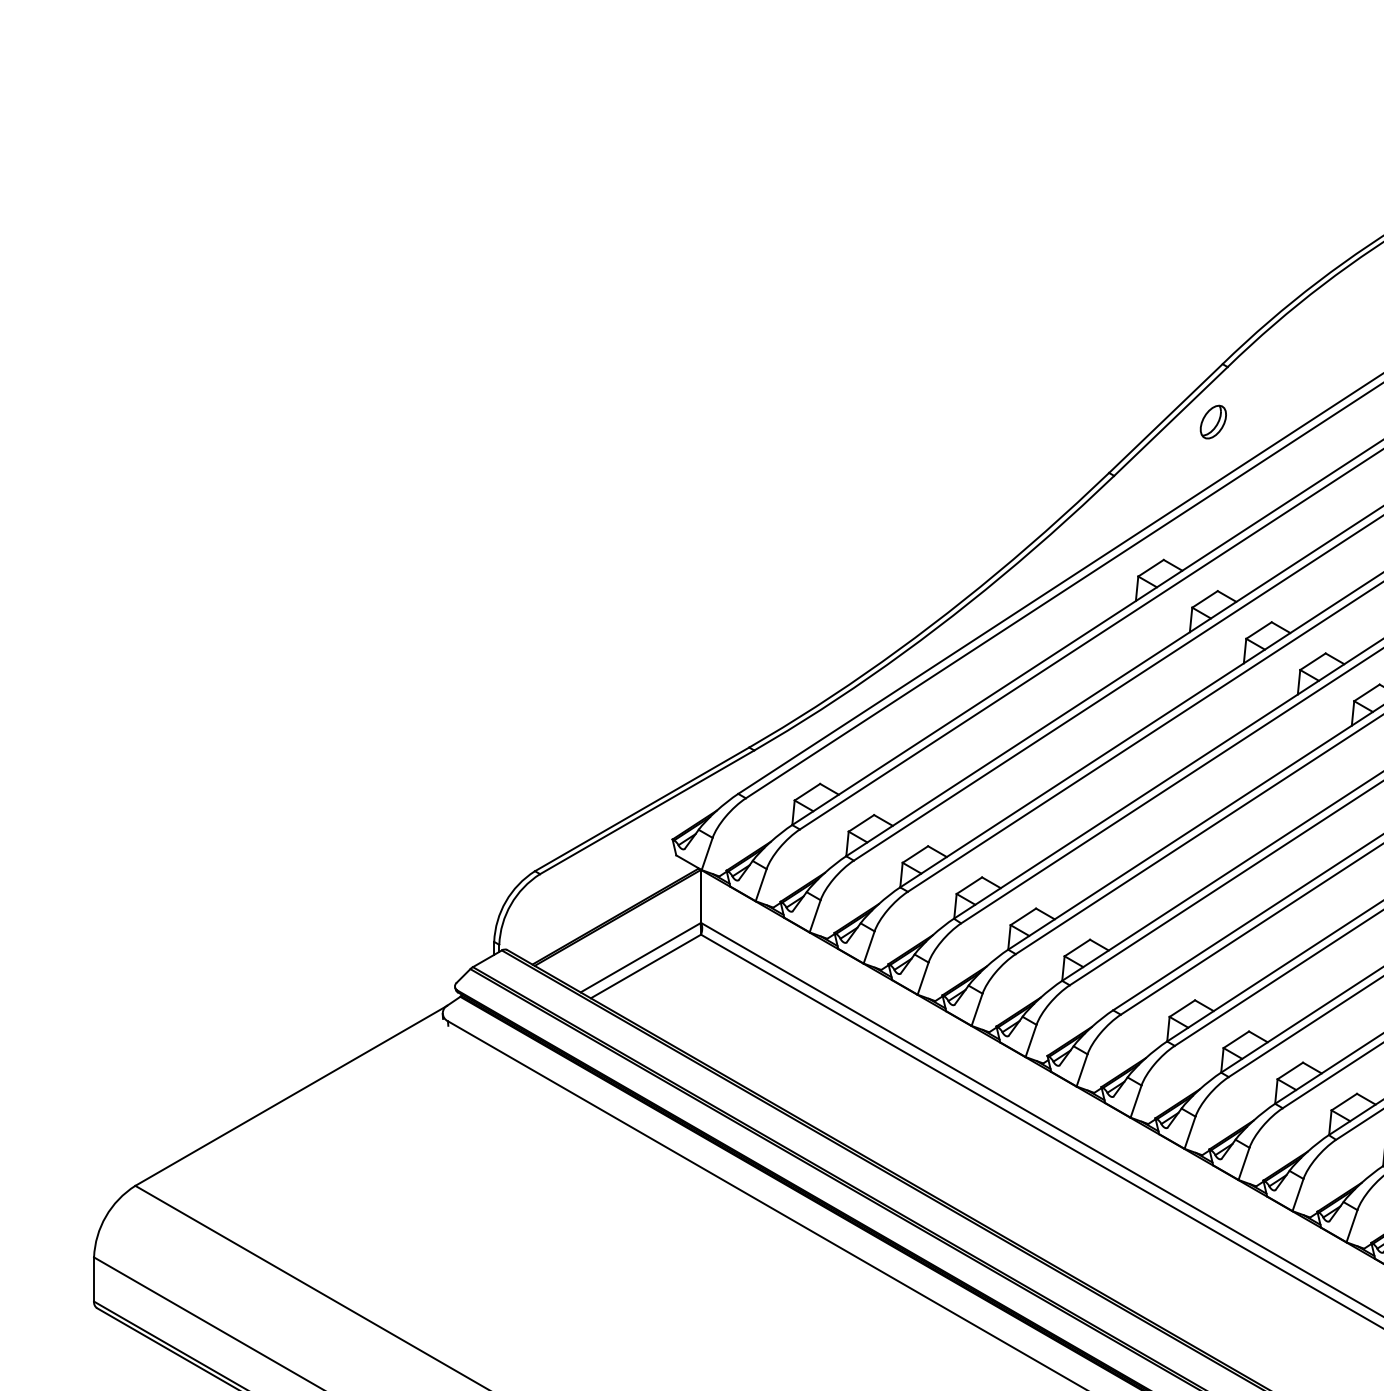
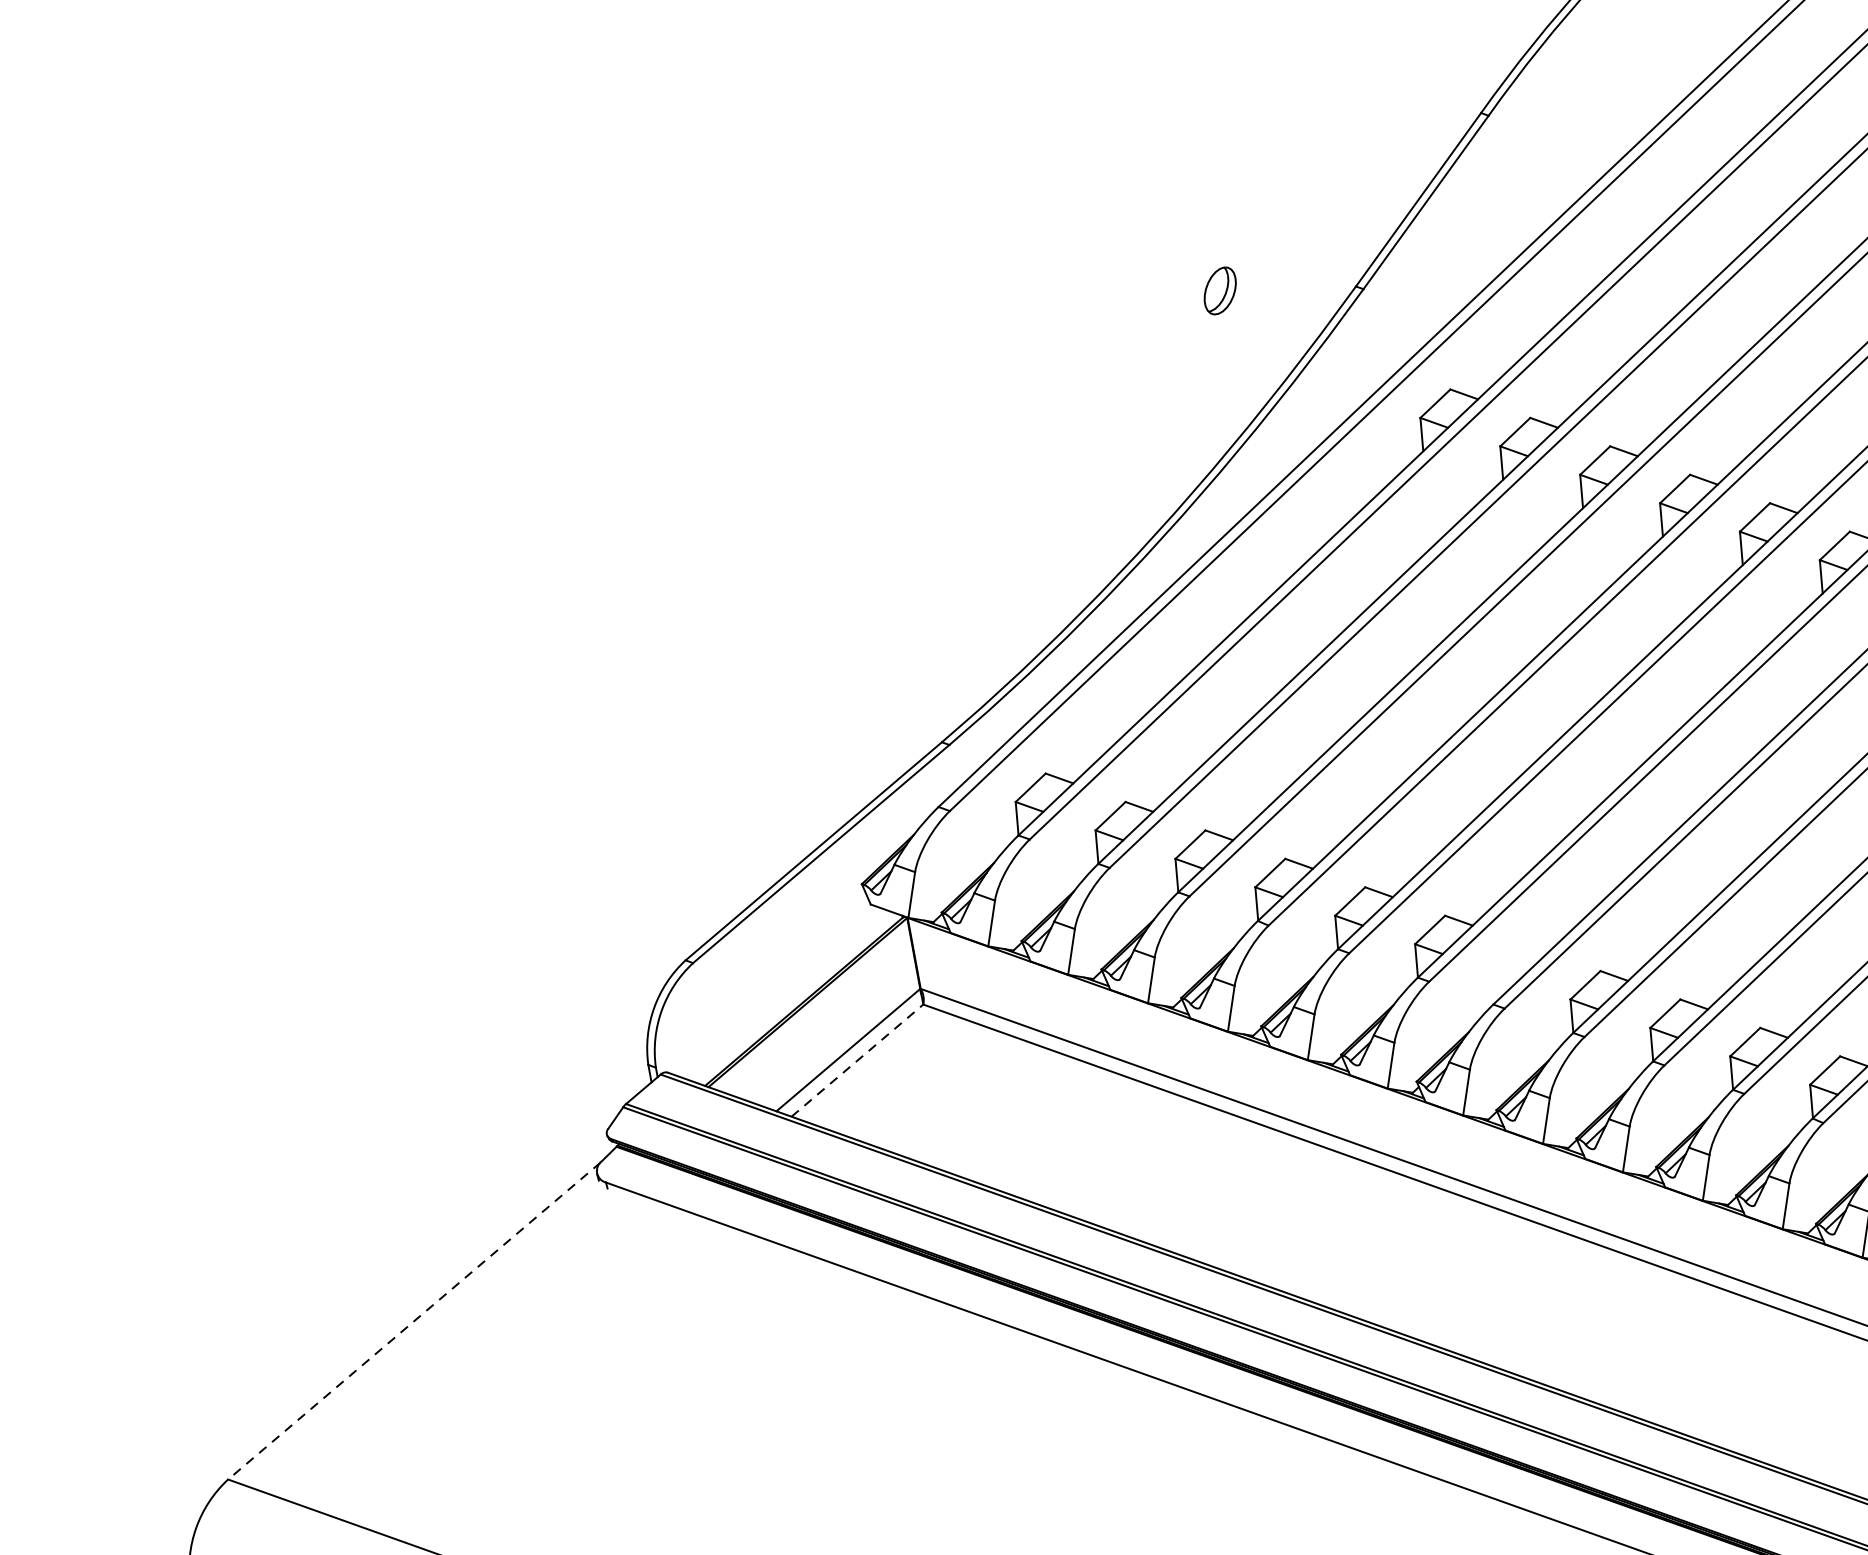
part: (1212, 421) -> (1218, 290), moved
line: (645, 966) -> (856, 1060), solid -> dashed
line: (291, 1095) -> (414, 1320), solid -> dashed

